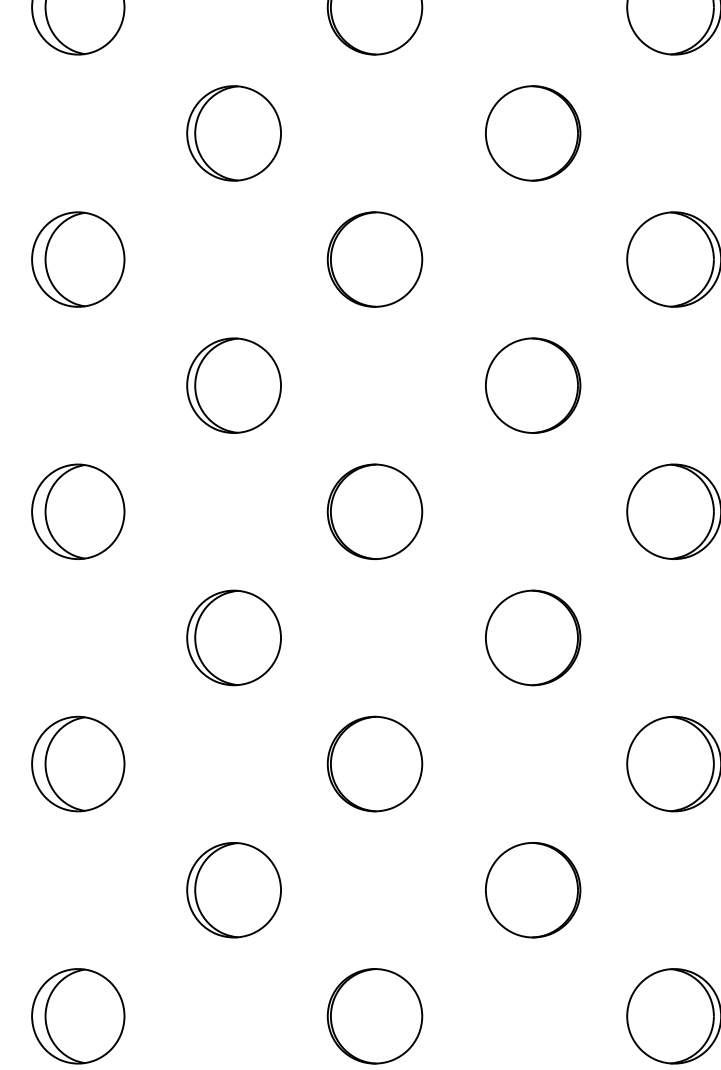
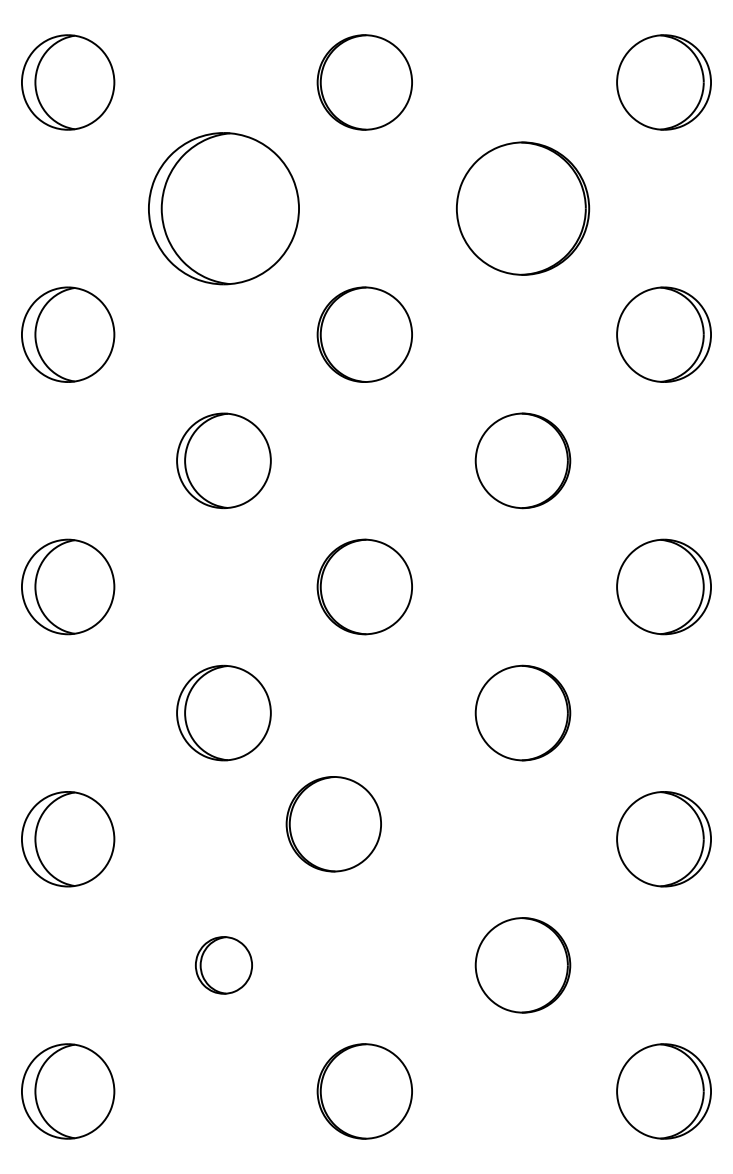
part: (233, 133) -> (223, 208), size x1.6
part: (532, 133) -> (522, 208), size x1.4
part: (374, 764) -> (333, 824), moved
part: (233, 890) -> (223, 965), size x0.6

